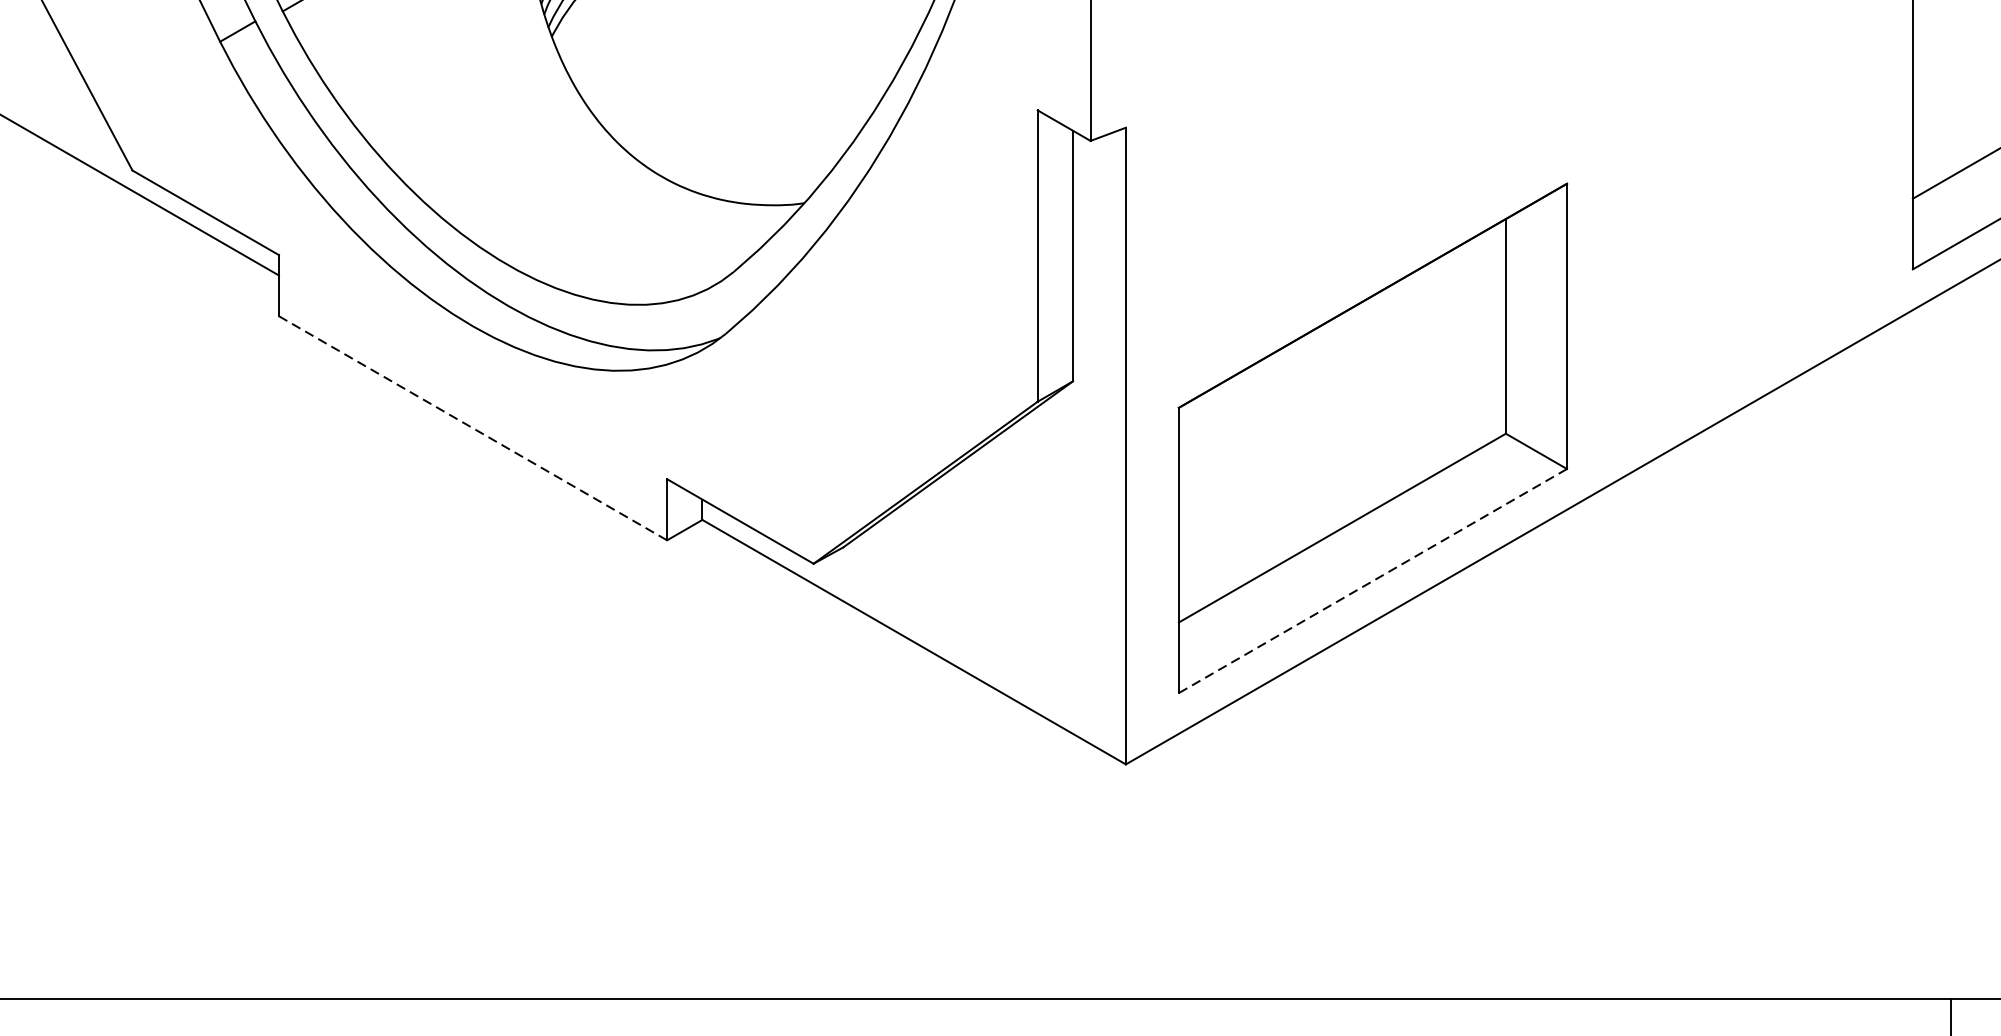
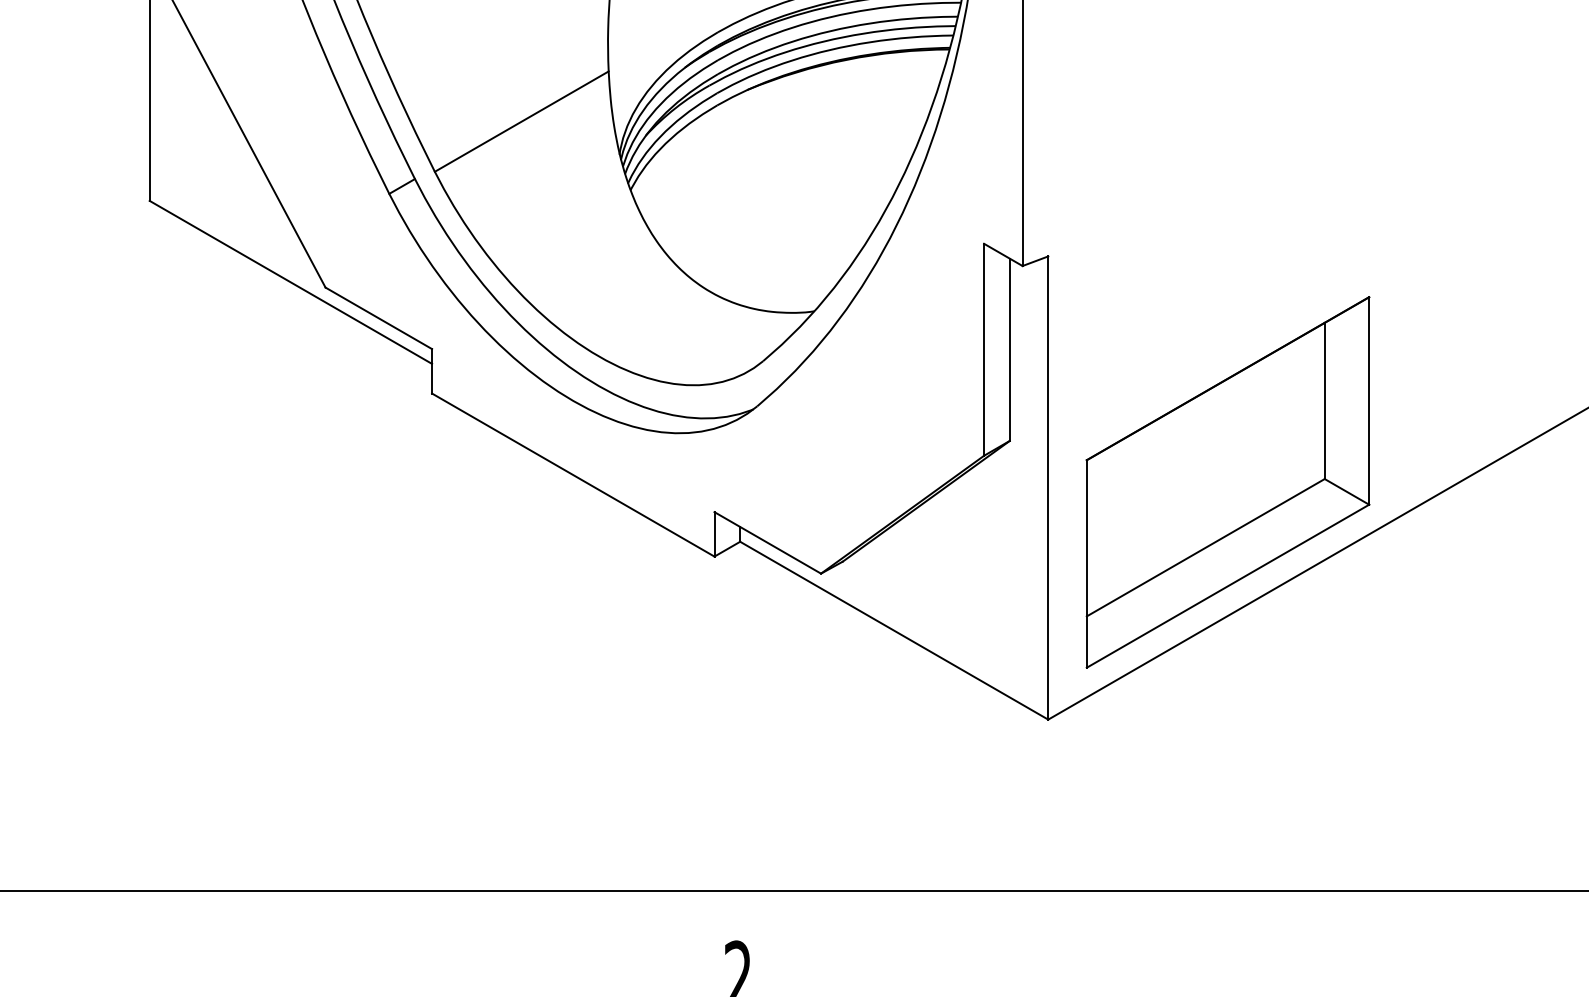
line: (473, 428) -> (573, 475), dashed -> solid
line: (1372, 581) -> (1227, 586), dashed -> solid

